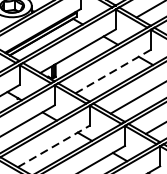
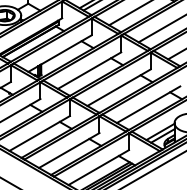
line: (113, 71) -> (89, 70), dashed -> solid
line: (53, 146) -> (39, 133), dashed -> solid

